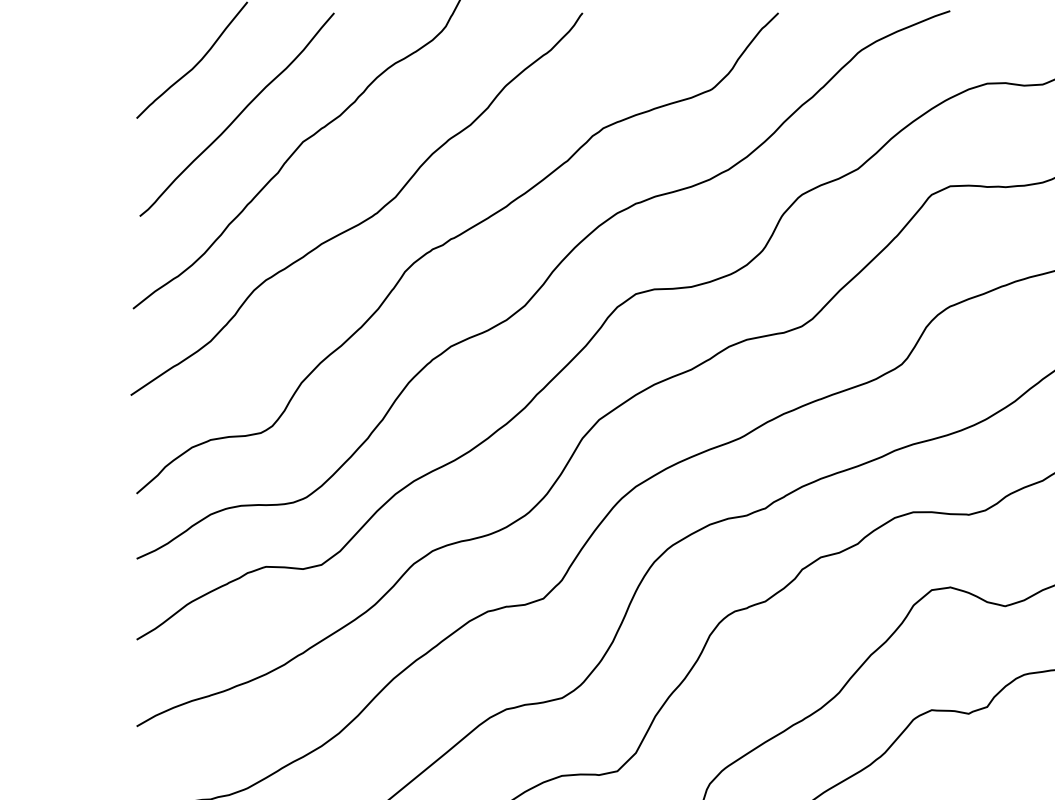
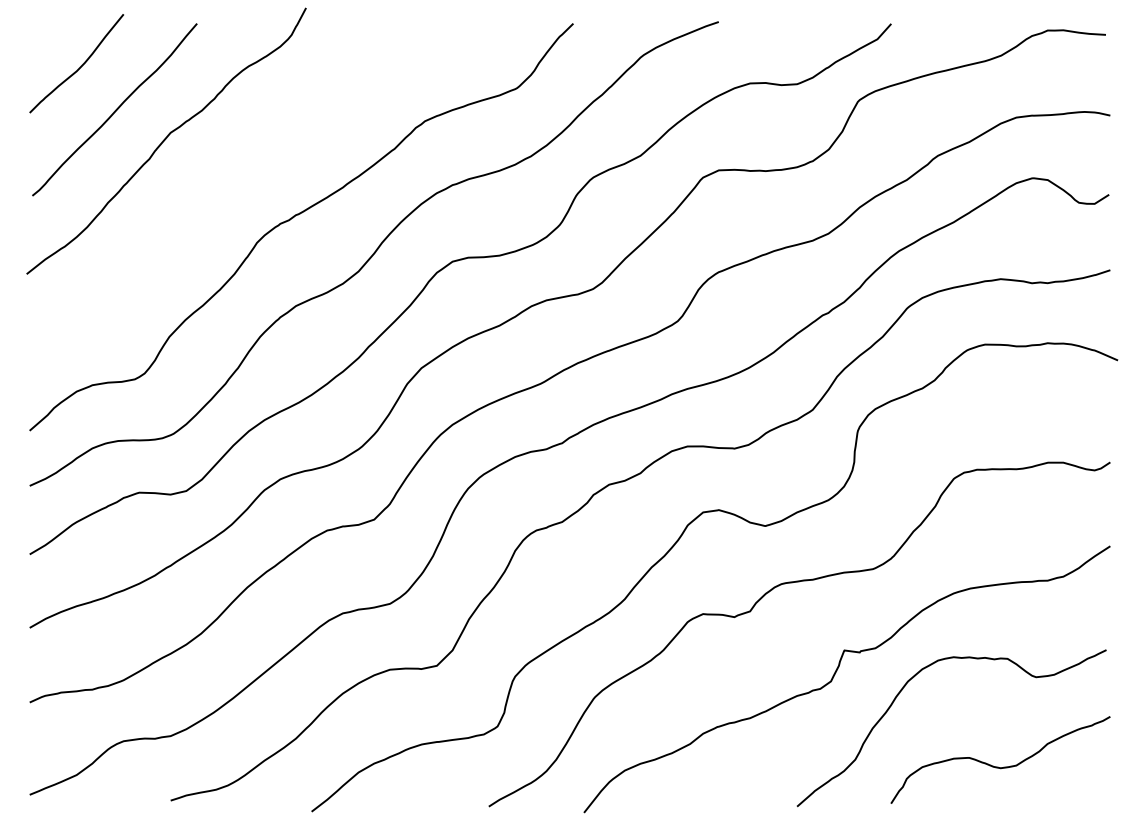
curve: (364, 219) -> (222, 198), removed

